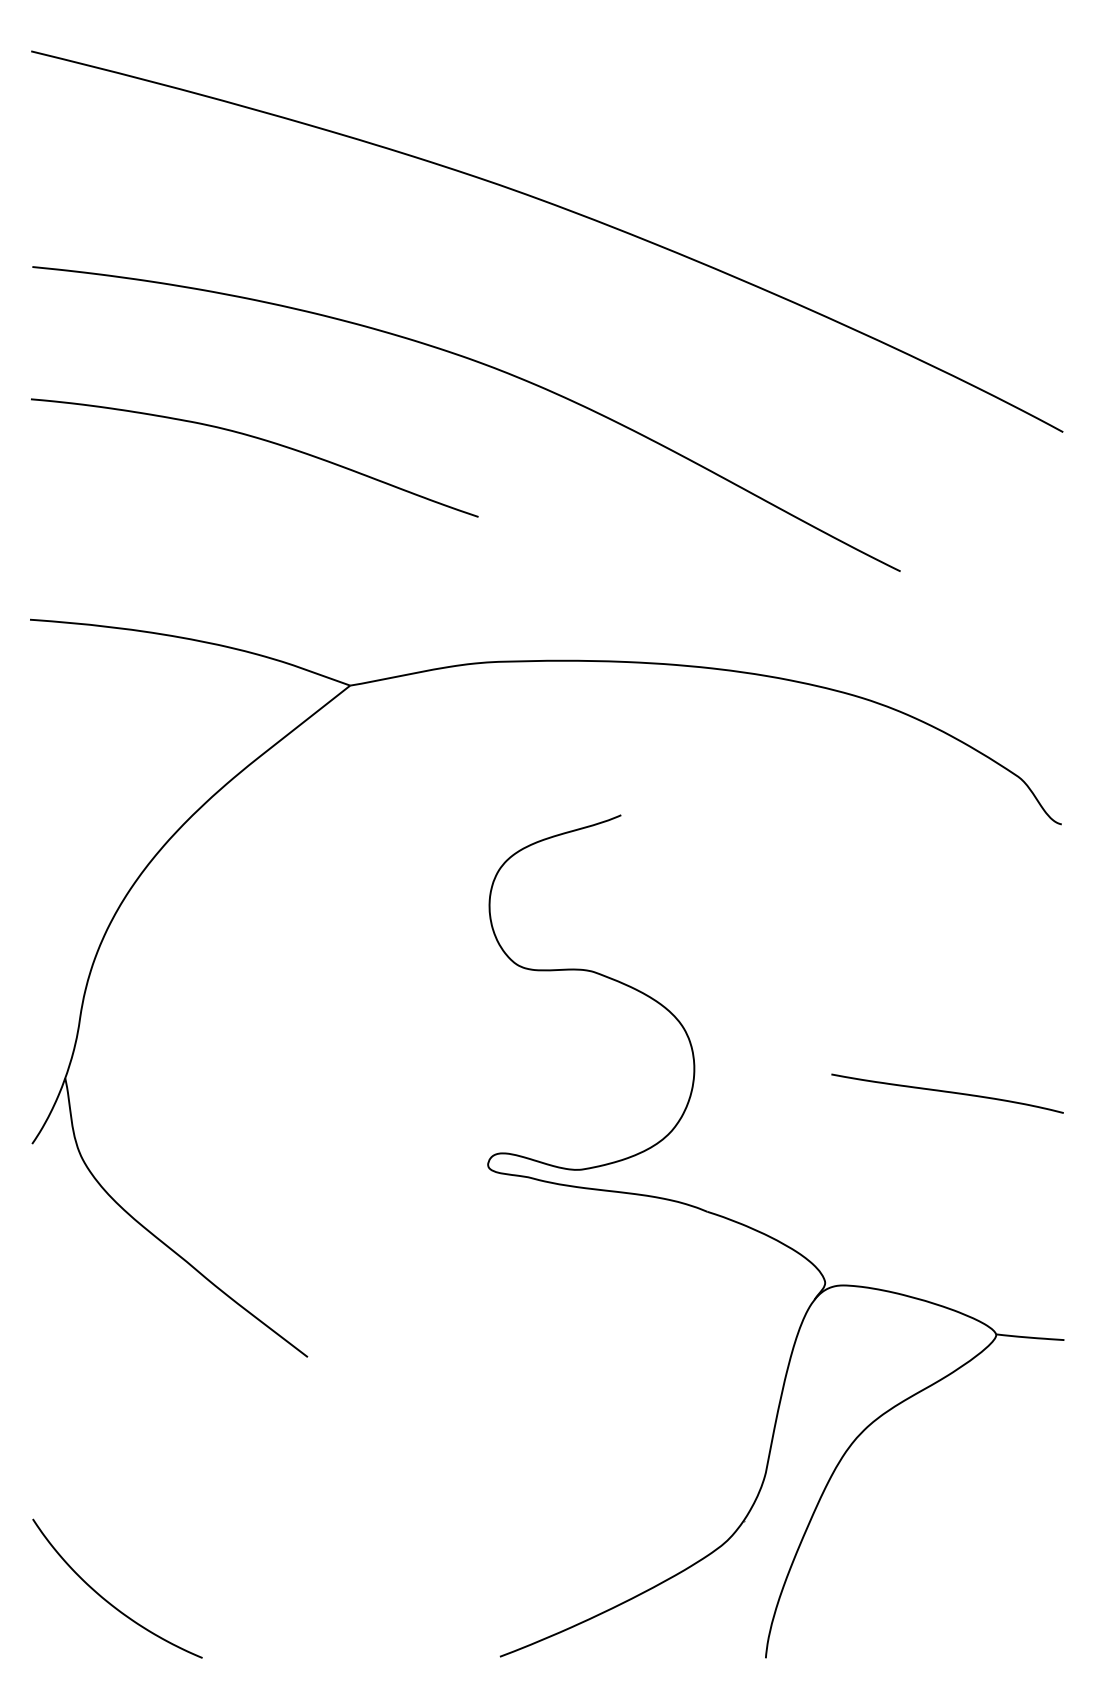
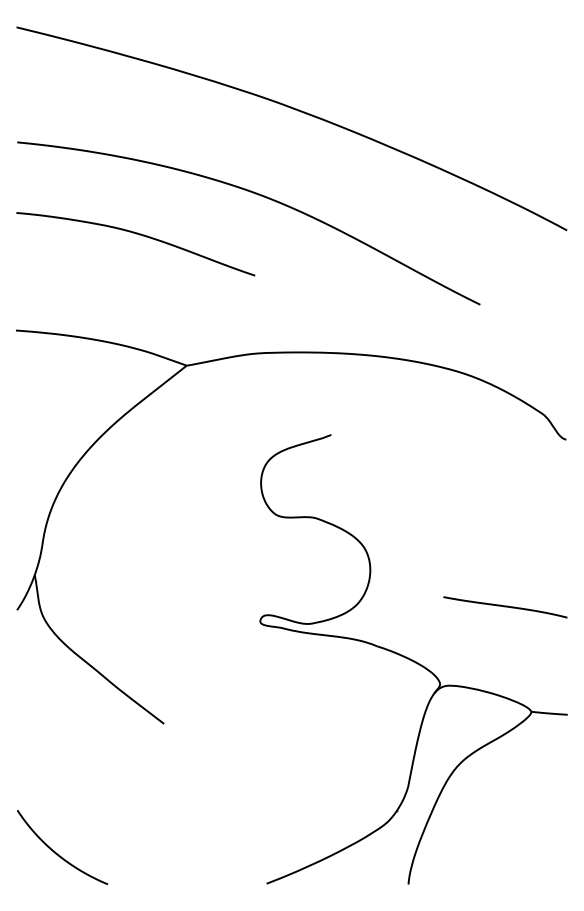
curve: (947, 1093) -> (505, 607), moved

